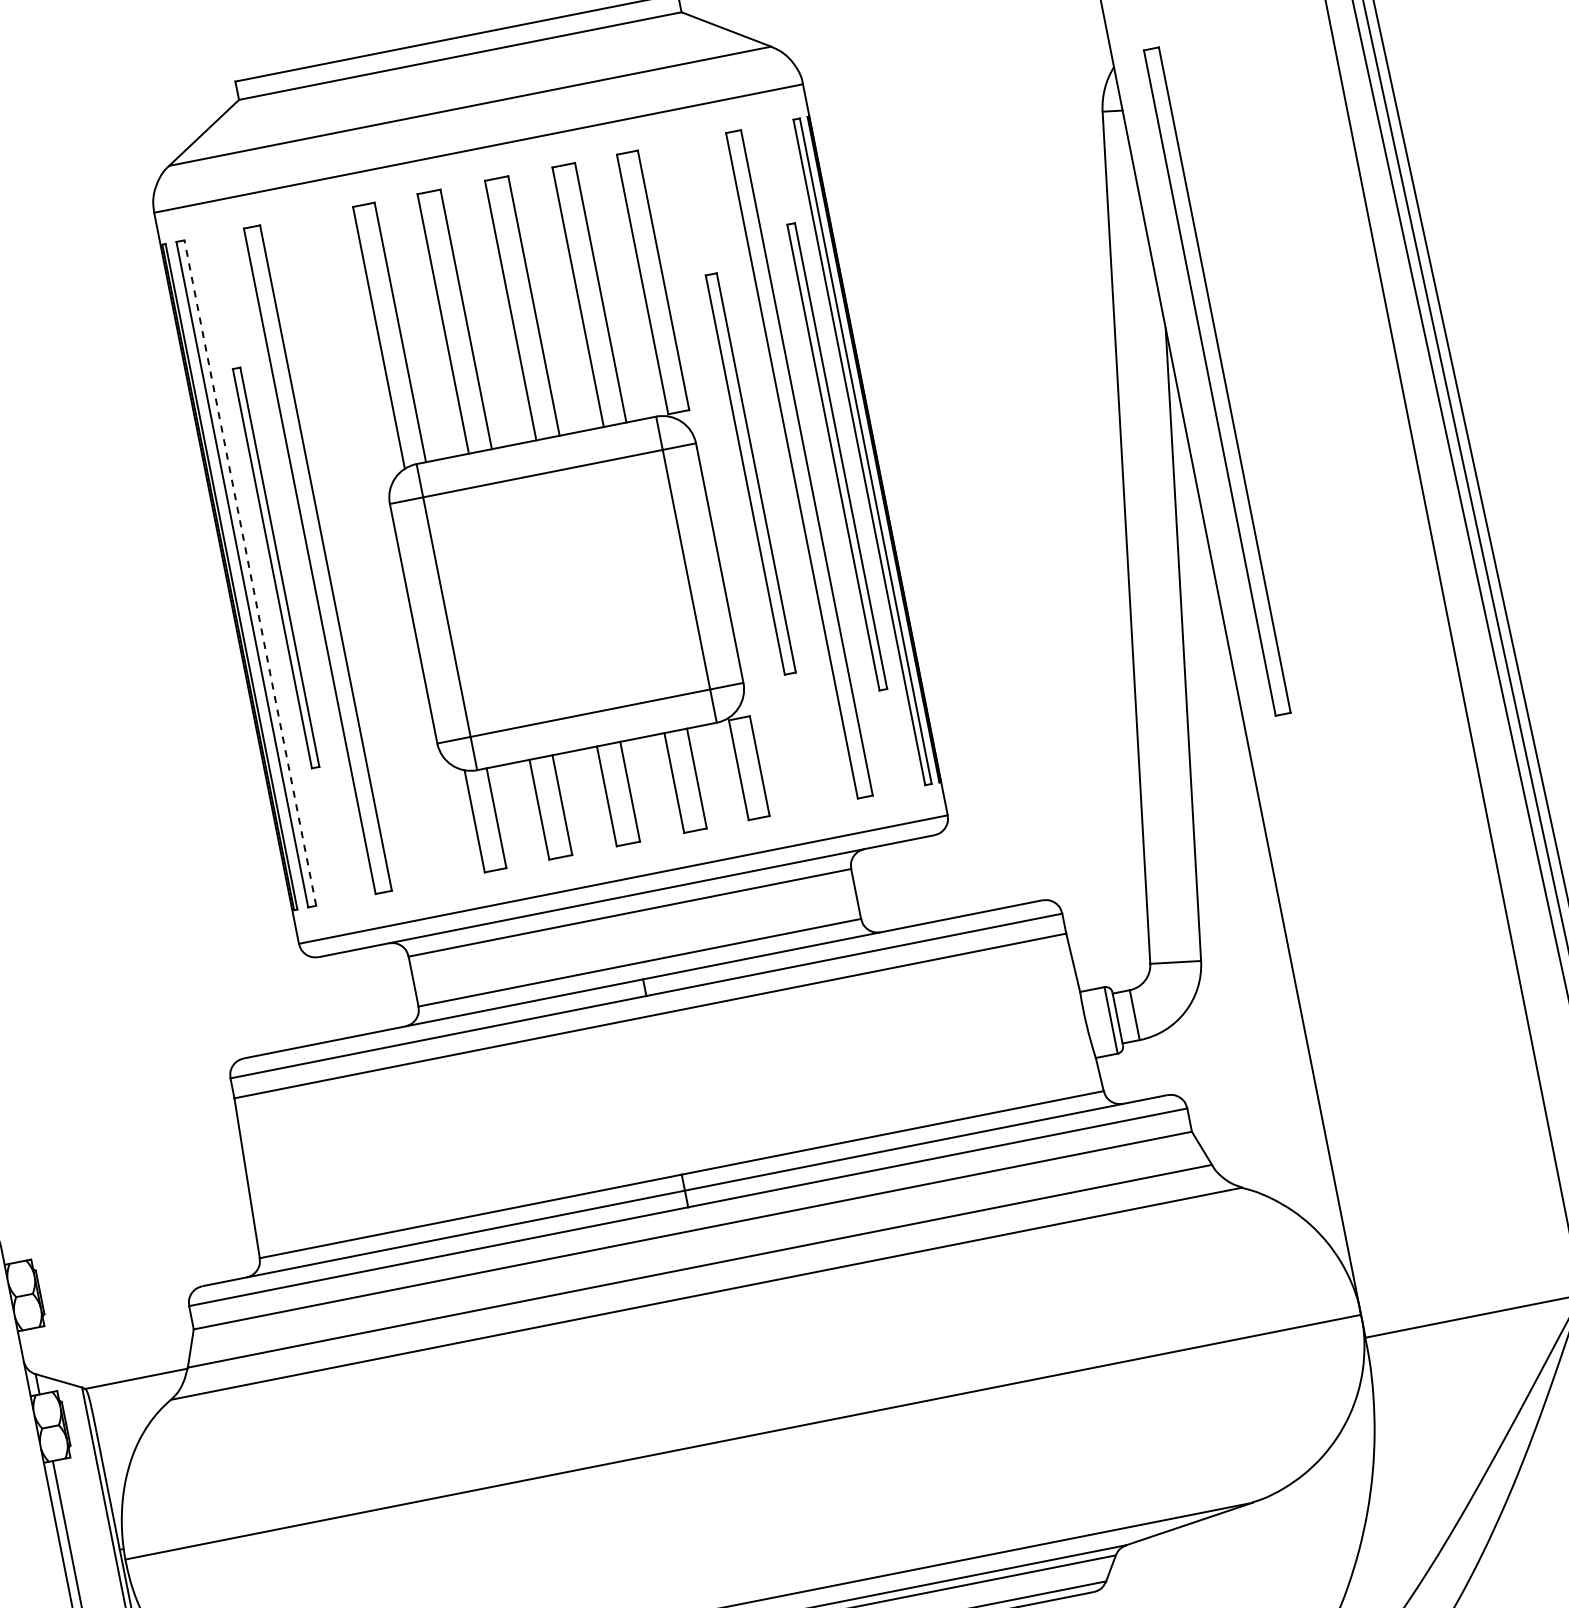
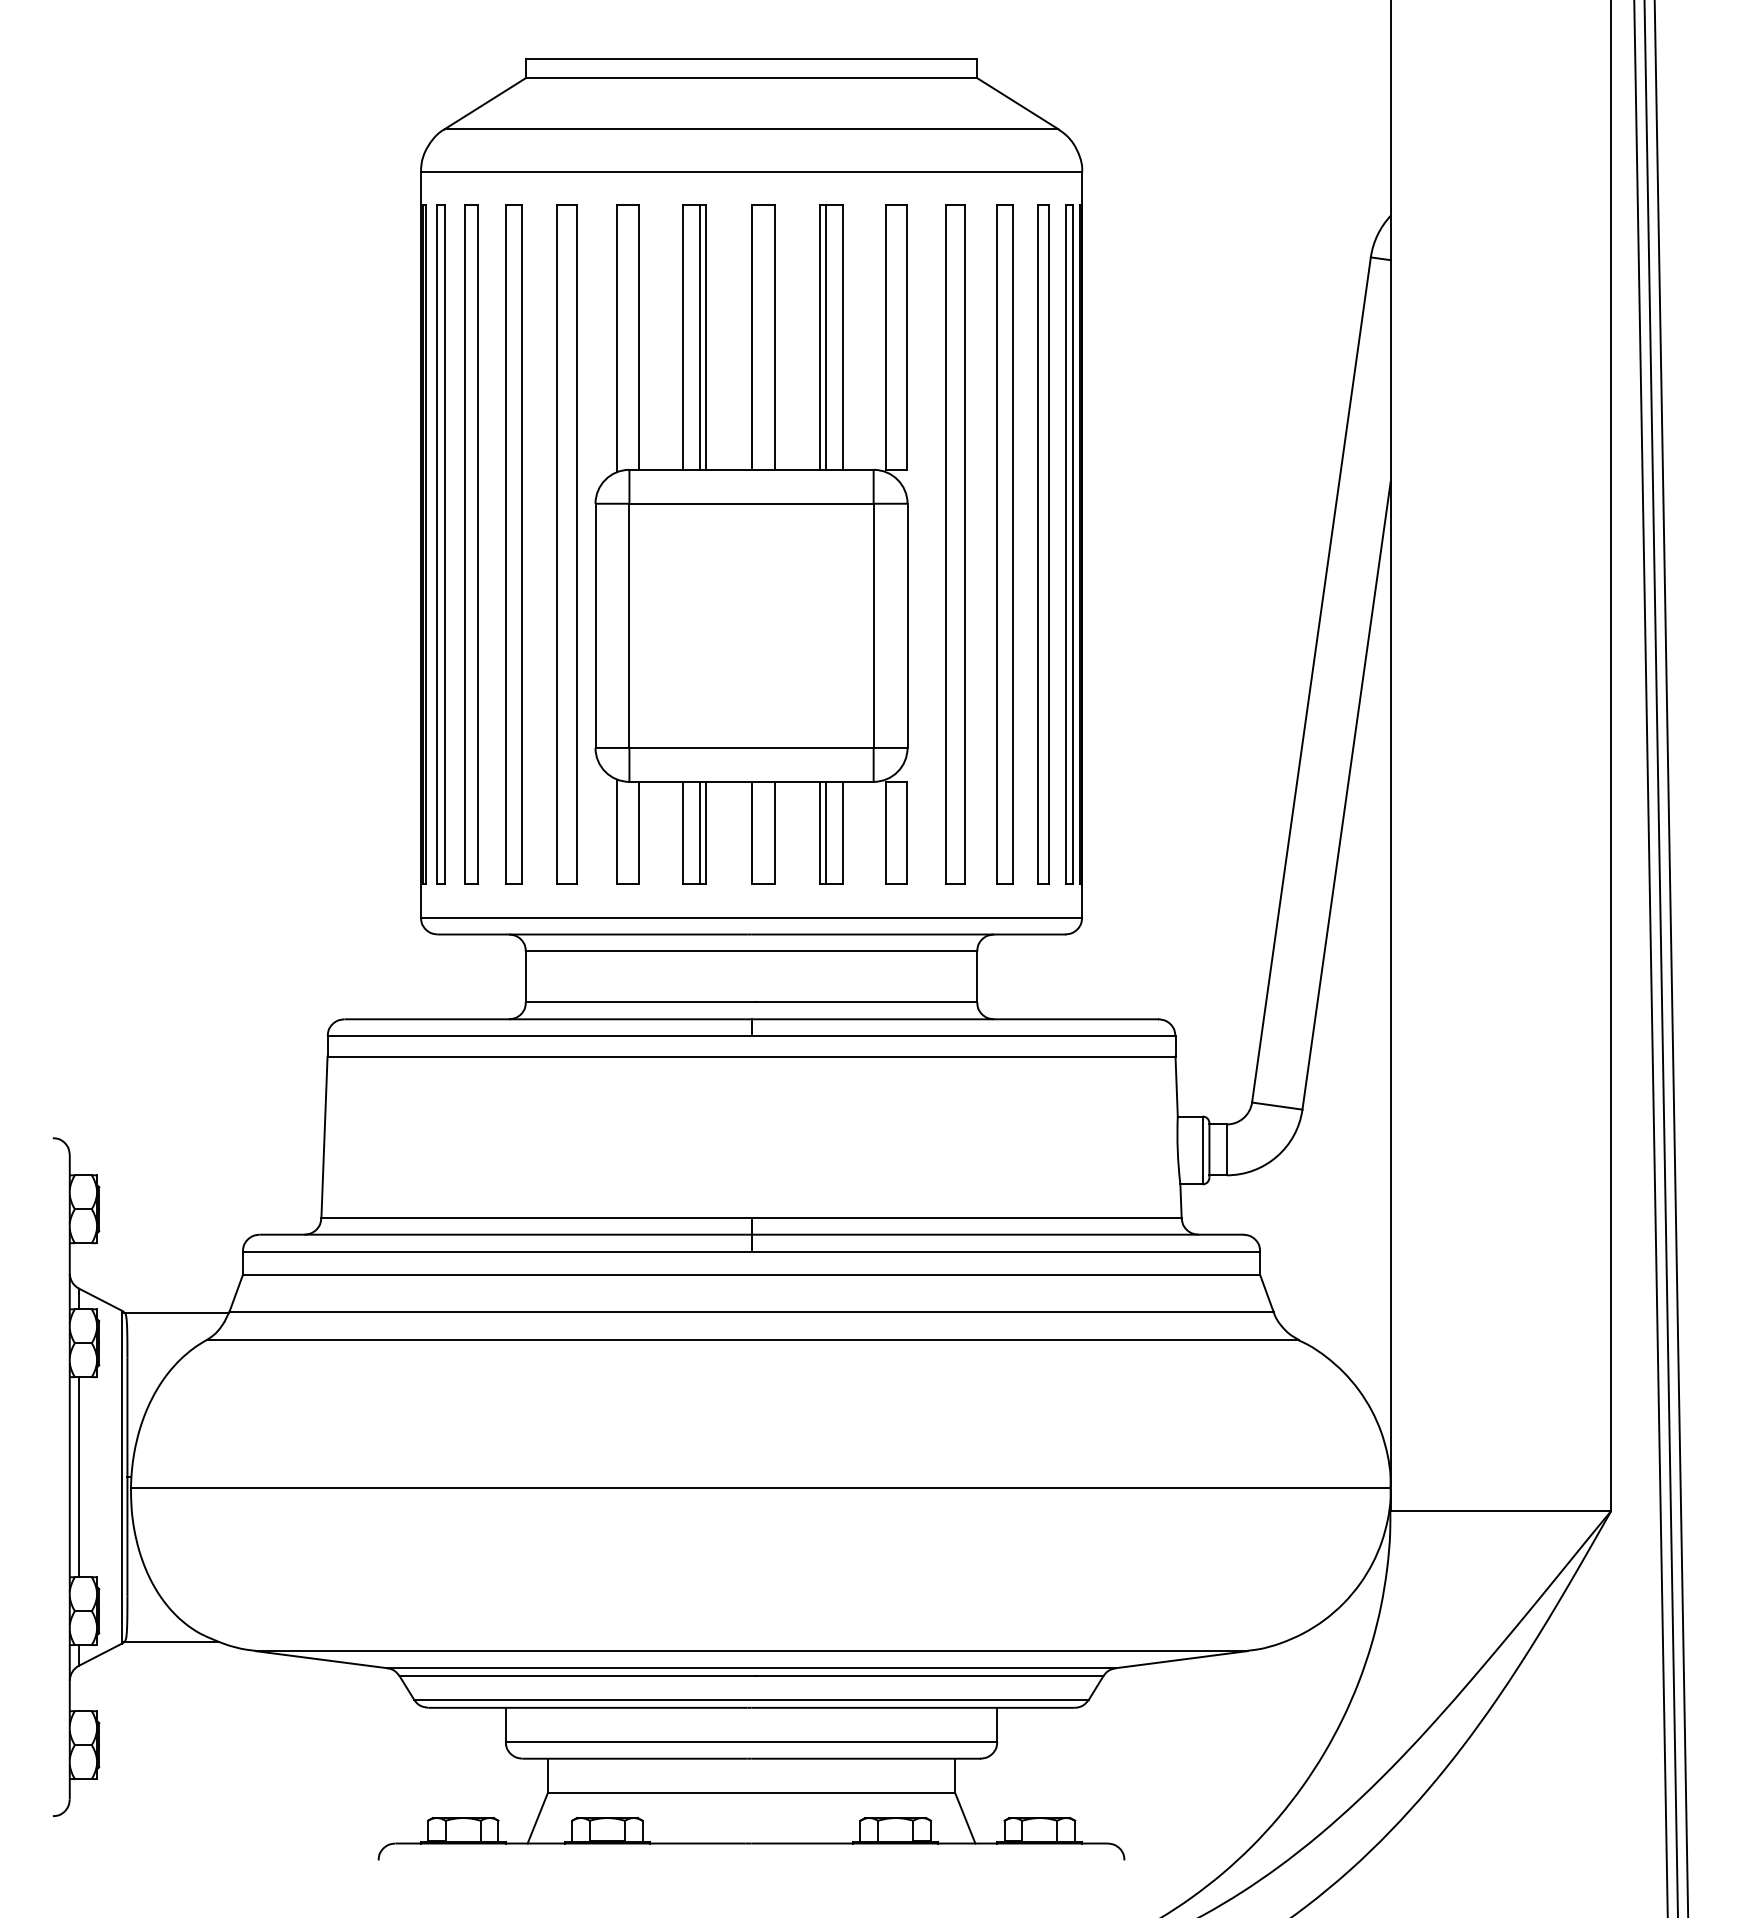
line: (583, 296) -> (825, 337), added
line: (460, 320) -> (700, 337), added
part: (1216, 381) -> (1430, 544), removed
part: (837, 456) -> (1043, 544), size x1.43
part: (750, 474) -> (955, 544), size x1.67
part: (369, 549) -> (566, 544), added
part: (276, 568) -> (471, 544), size x1.67
line: (250, 572) -> (445, 543), dashed -> solid
line: (679, 781) -> (825, 832), added
line: (556, 806) -> (700, 832), added

